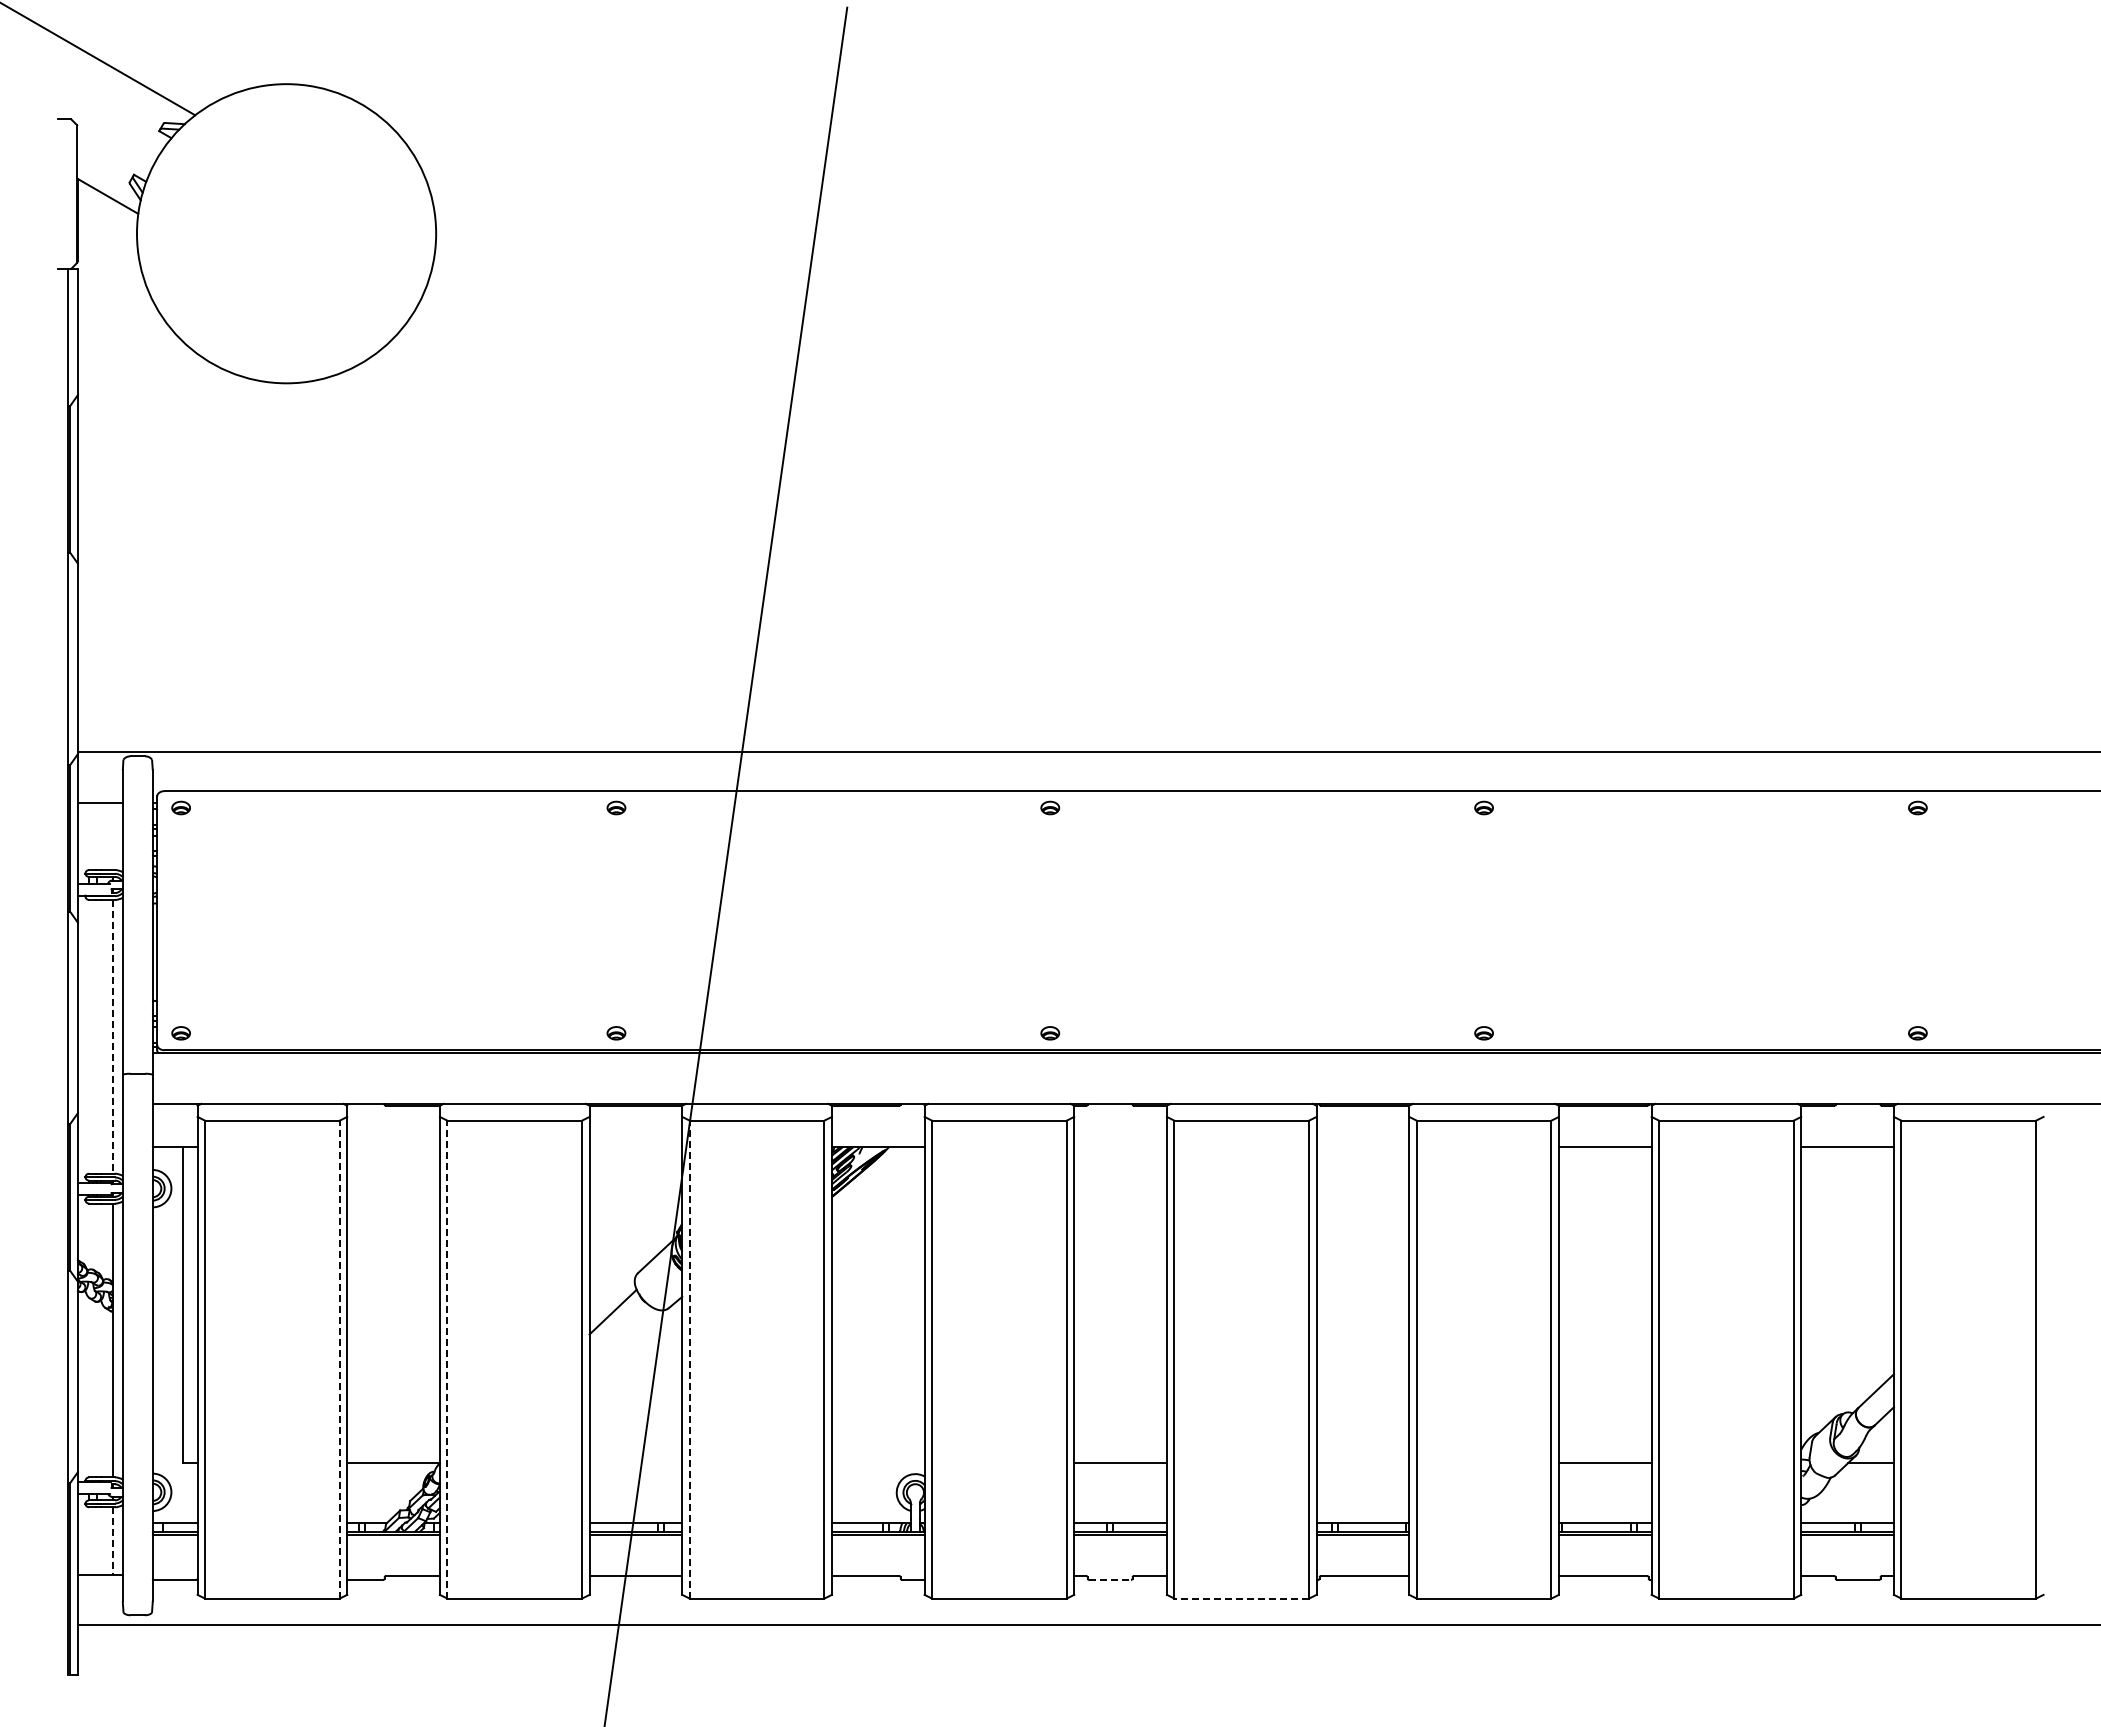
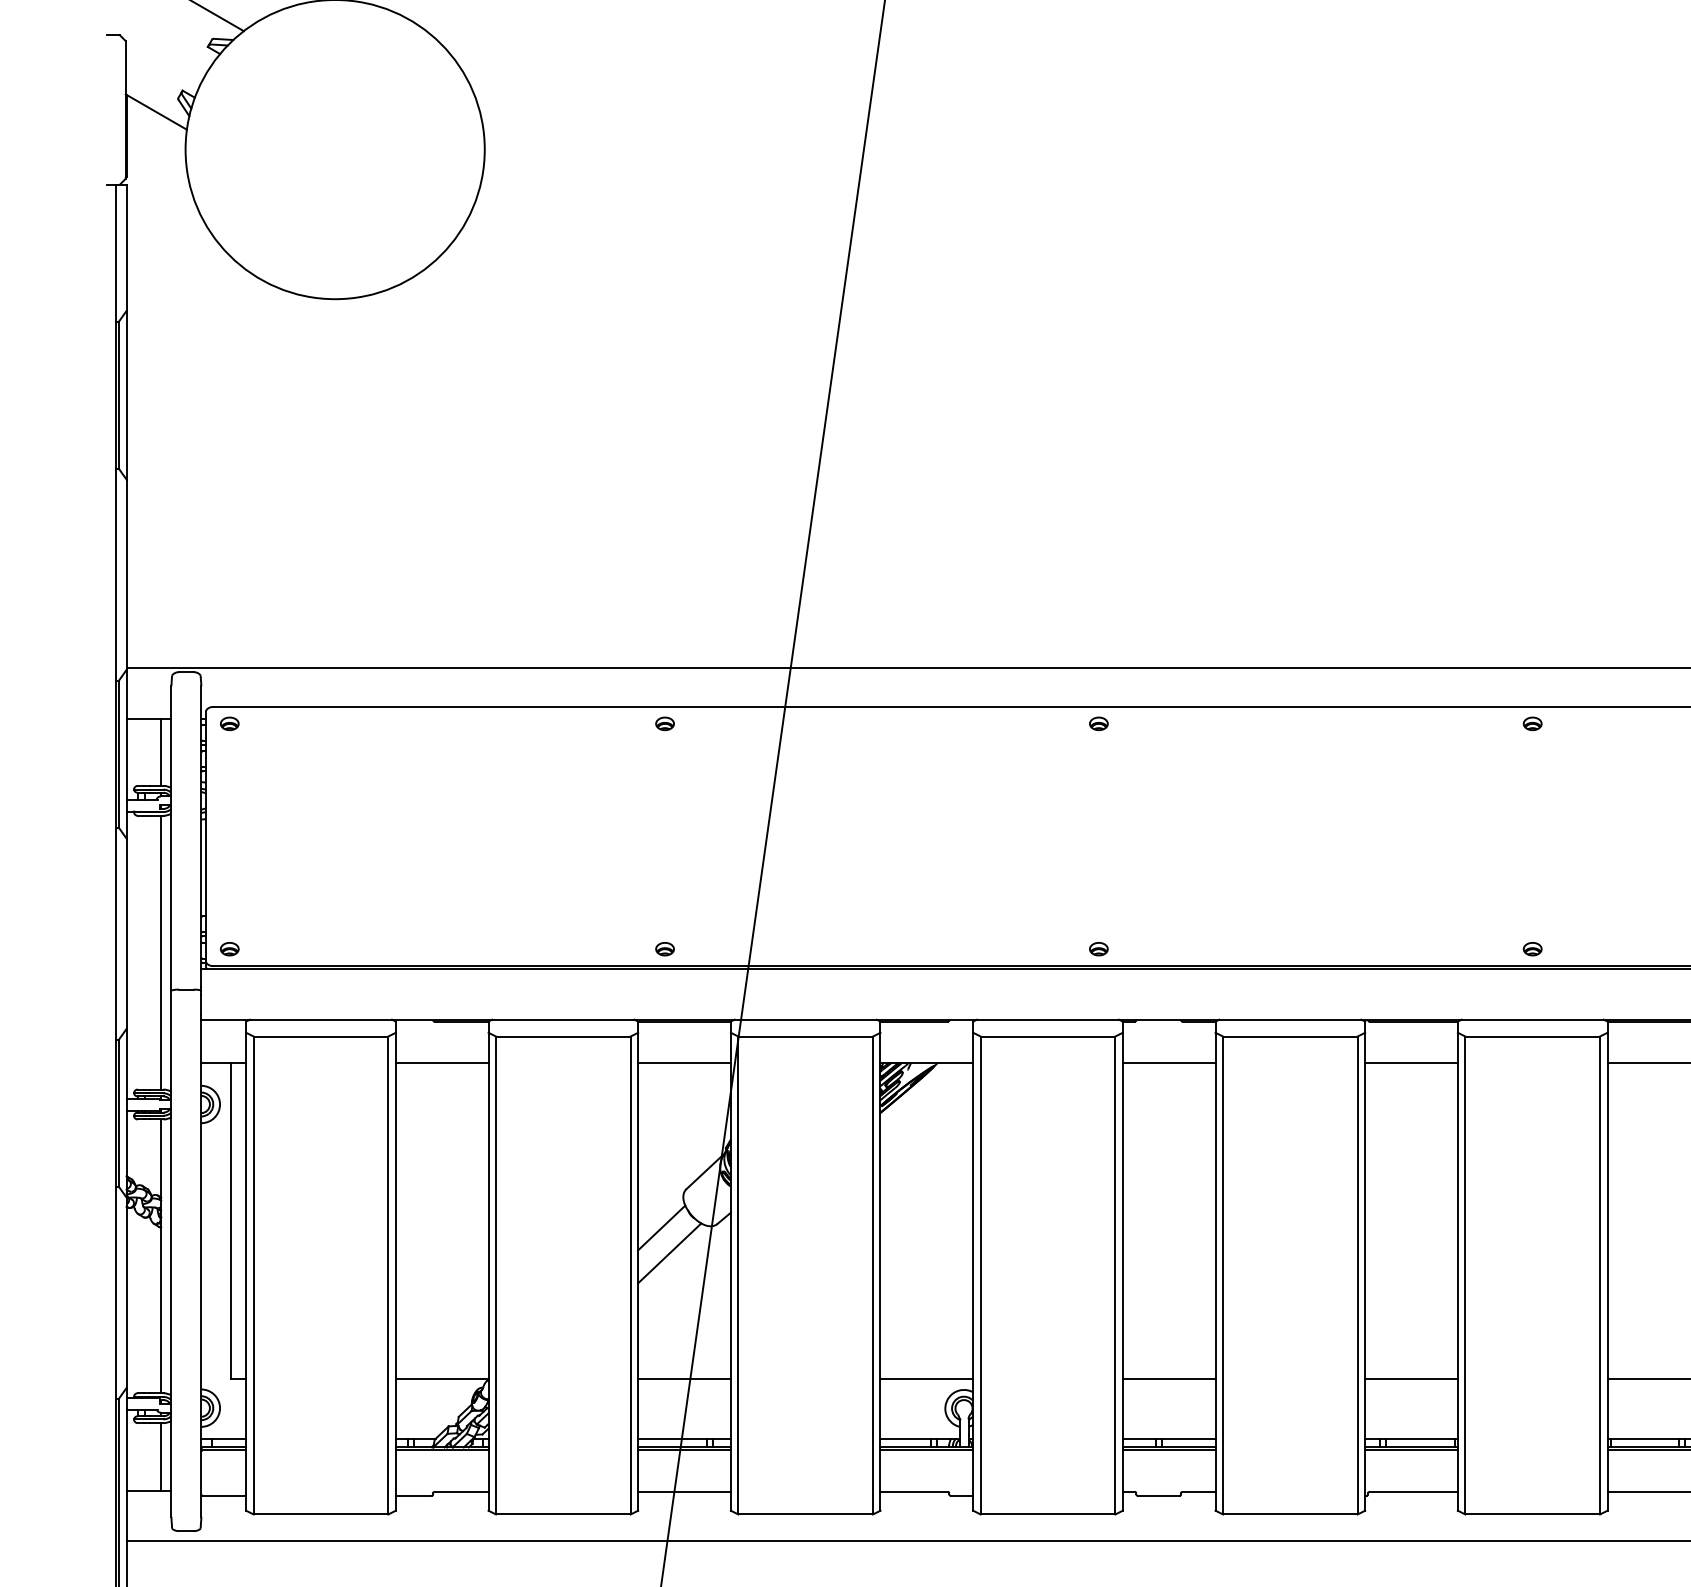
line: (112, 836) -> (161, 752), added
line: (112, 1036) -> (161, 952), dashed -> solid
line: (393, 1147) -> (442, 1063), added
line: (635, 1147) -> (684, 1063), added
line: (1120, 1147) -> (1169, 1063), added
line: (1362, 1147) -> (1411, 1063), added
line: (620, 1337) -> (669, 1253), added
line: (339, 1359) -> (388, 1275), dashed -> solid
line: (447, 1359) -> (496, 1275), dashed -> solid
line: (689, 1359) -> (738, 1275), dashed -> solid
line: (635, 1462) -> (684, 1378), added
line: (877, 1462) -> (926, 1378), added
line: (1362, 1462) -> (1411, 1378), added
line: (112, 1541) -> (161, 1457), dashed -> solid
line: (1110, 1579) -> (1159, 1495), dashed -> solid
line: (1241, 1598) -> (1290, 1514), dashed -> solid

